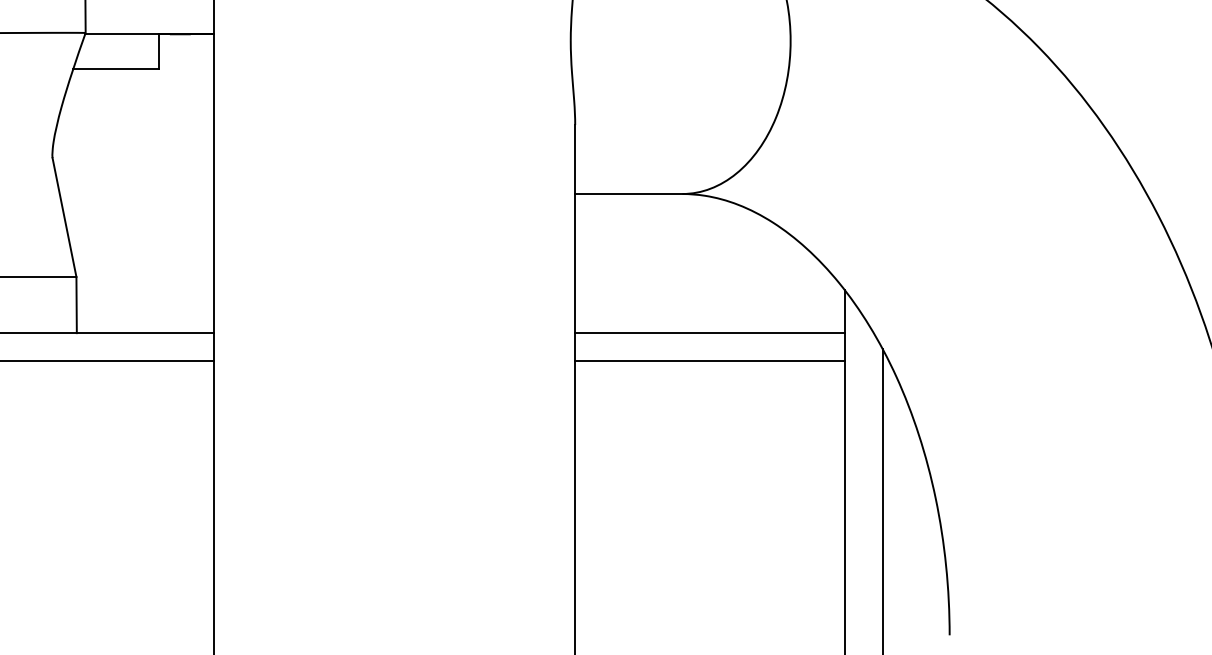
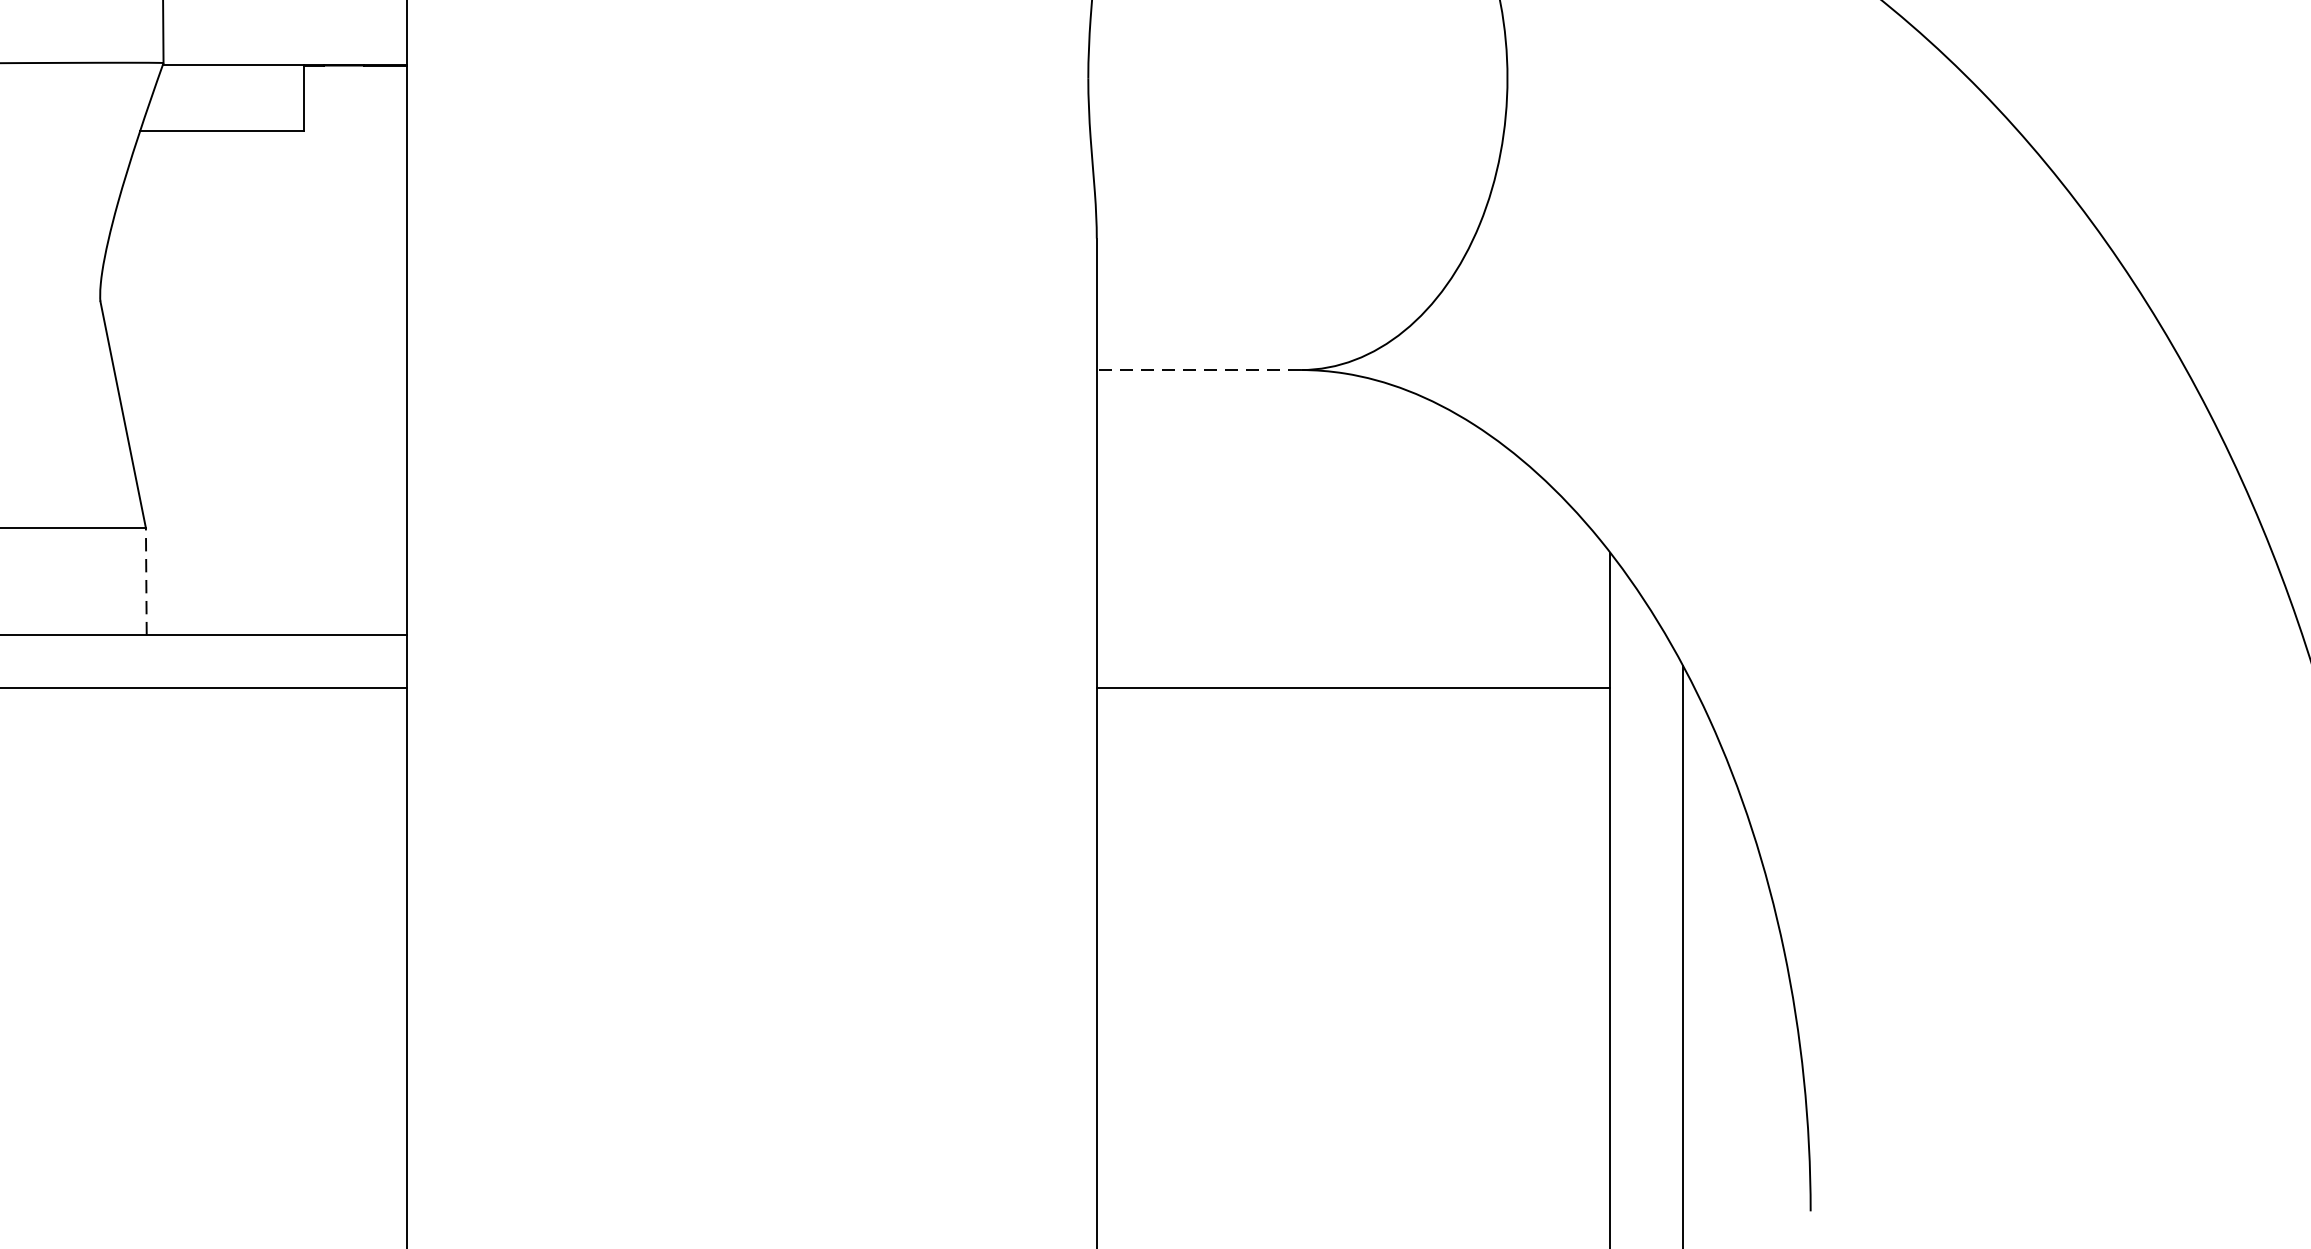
line: (628, 194) -> (1198, 370), solid -> dashed
line: (76, 304) -> (146, 580), solid -> dashed
line: (709, 333) -> (1352, 635), removed

